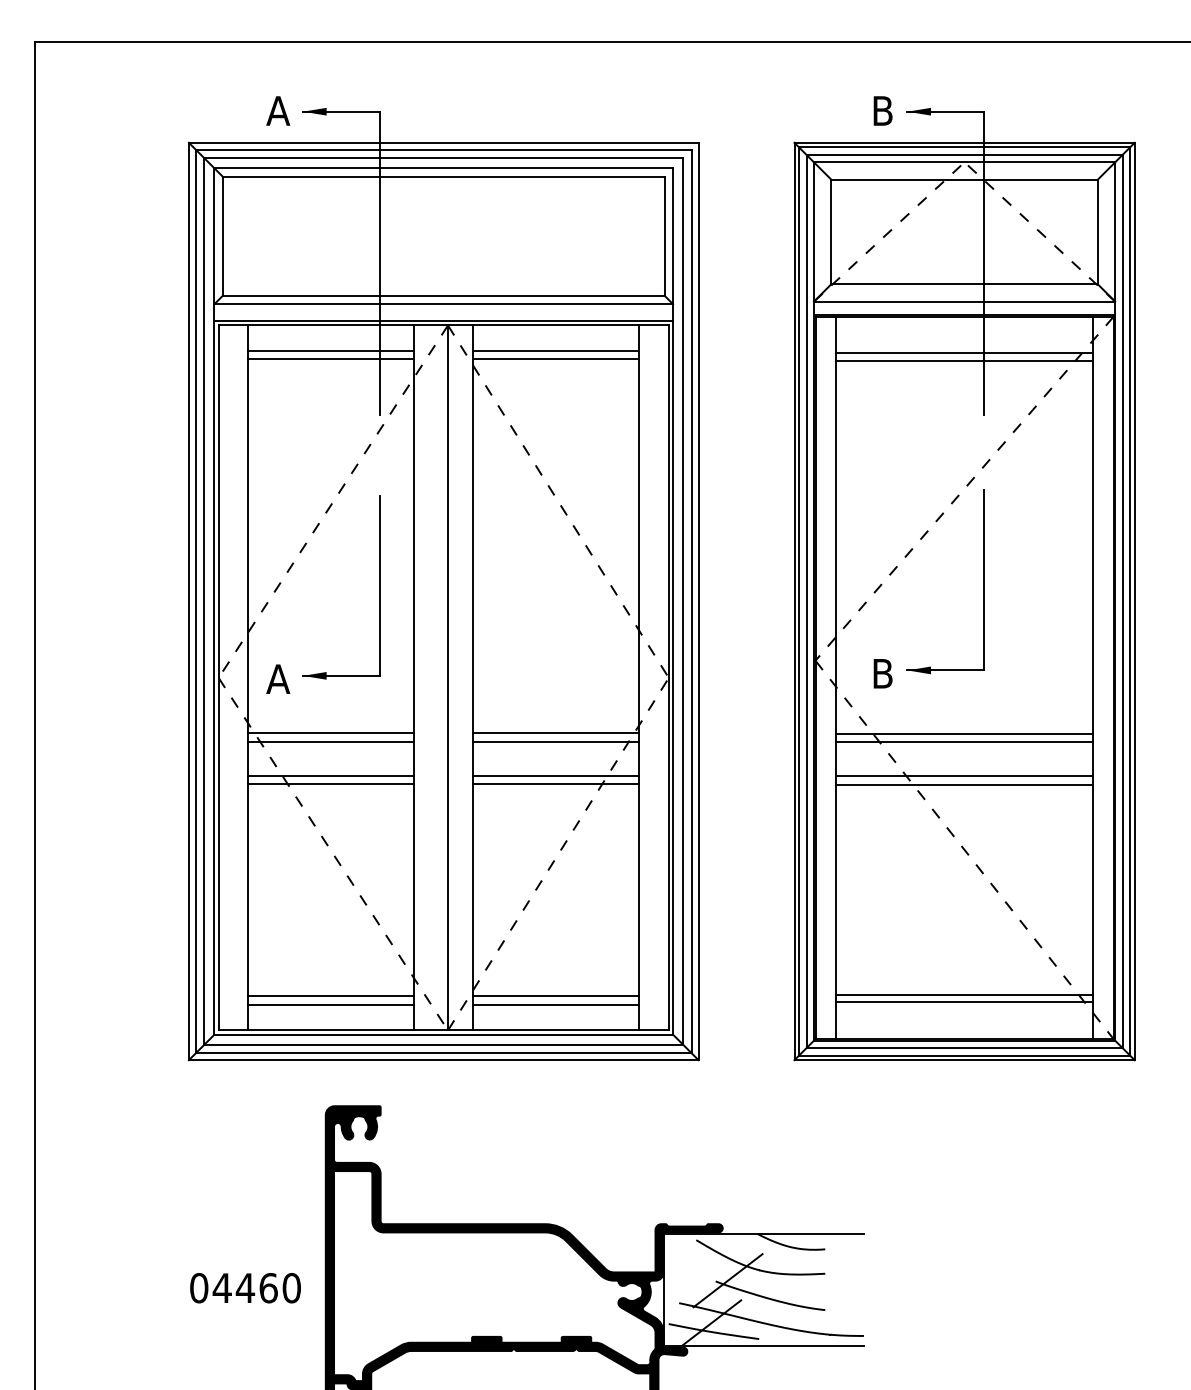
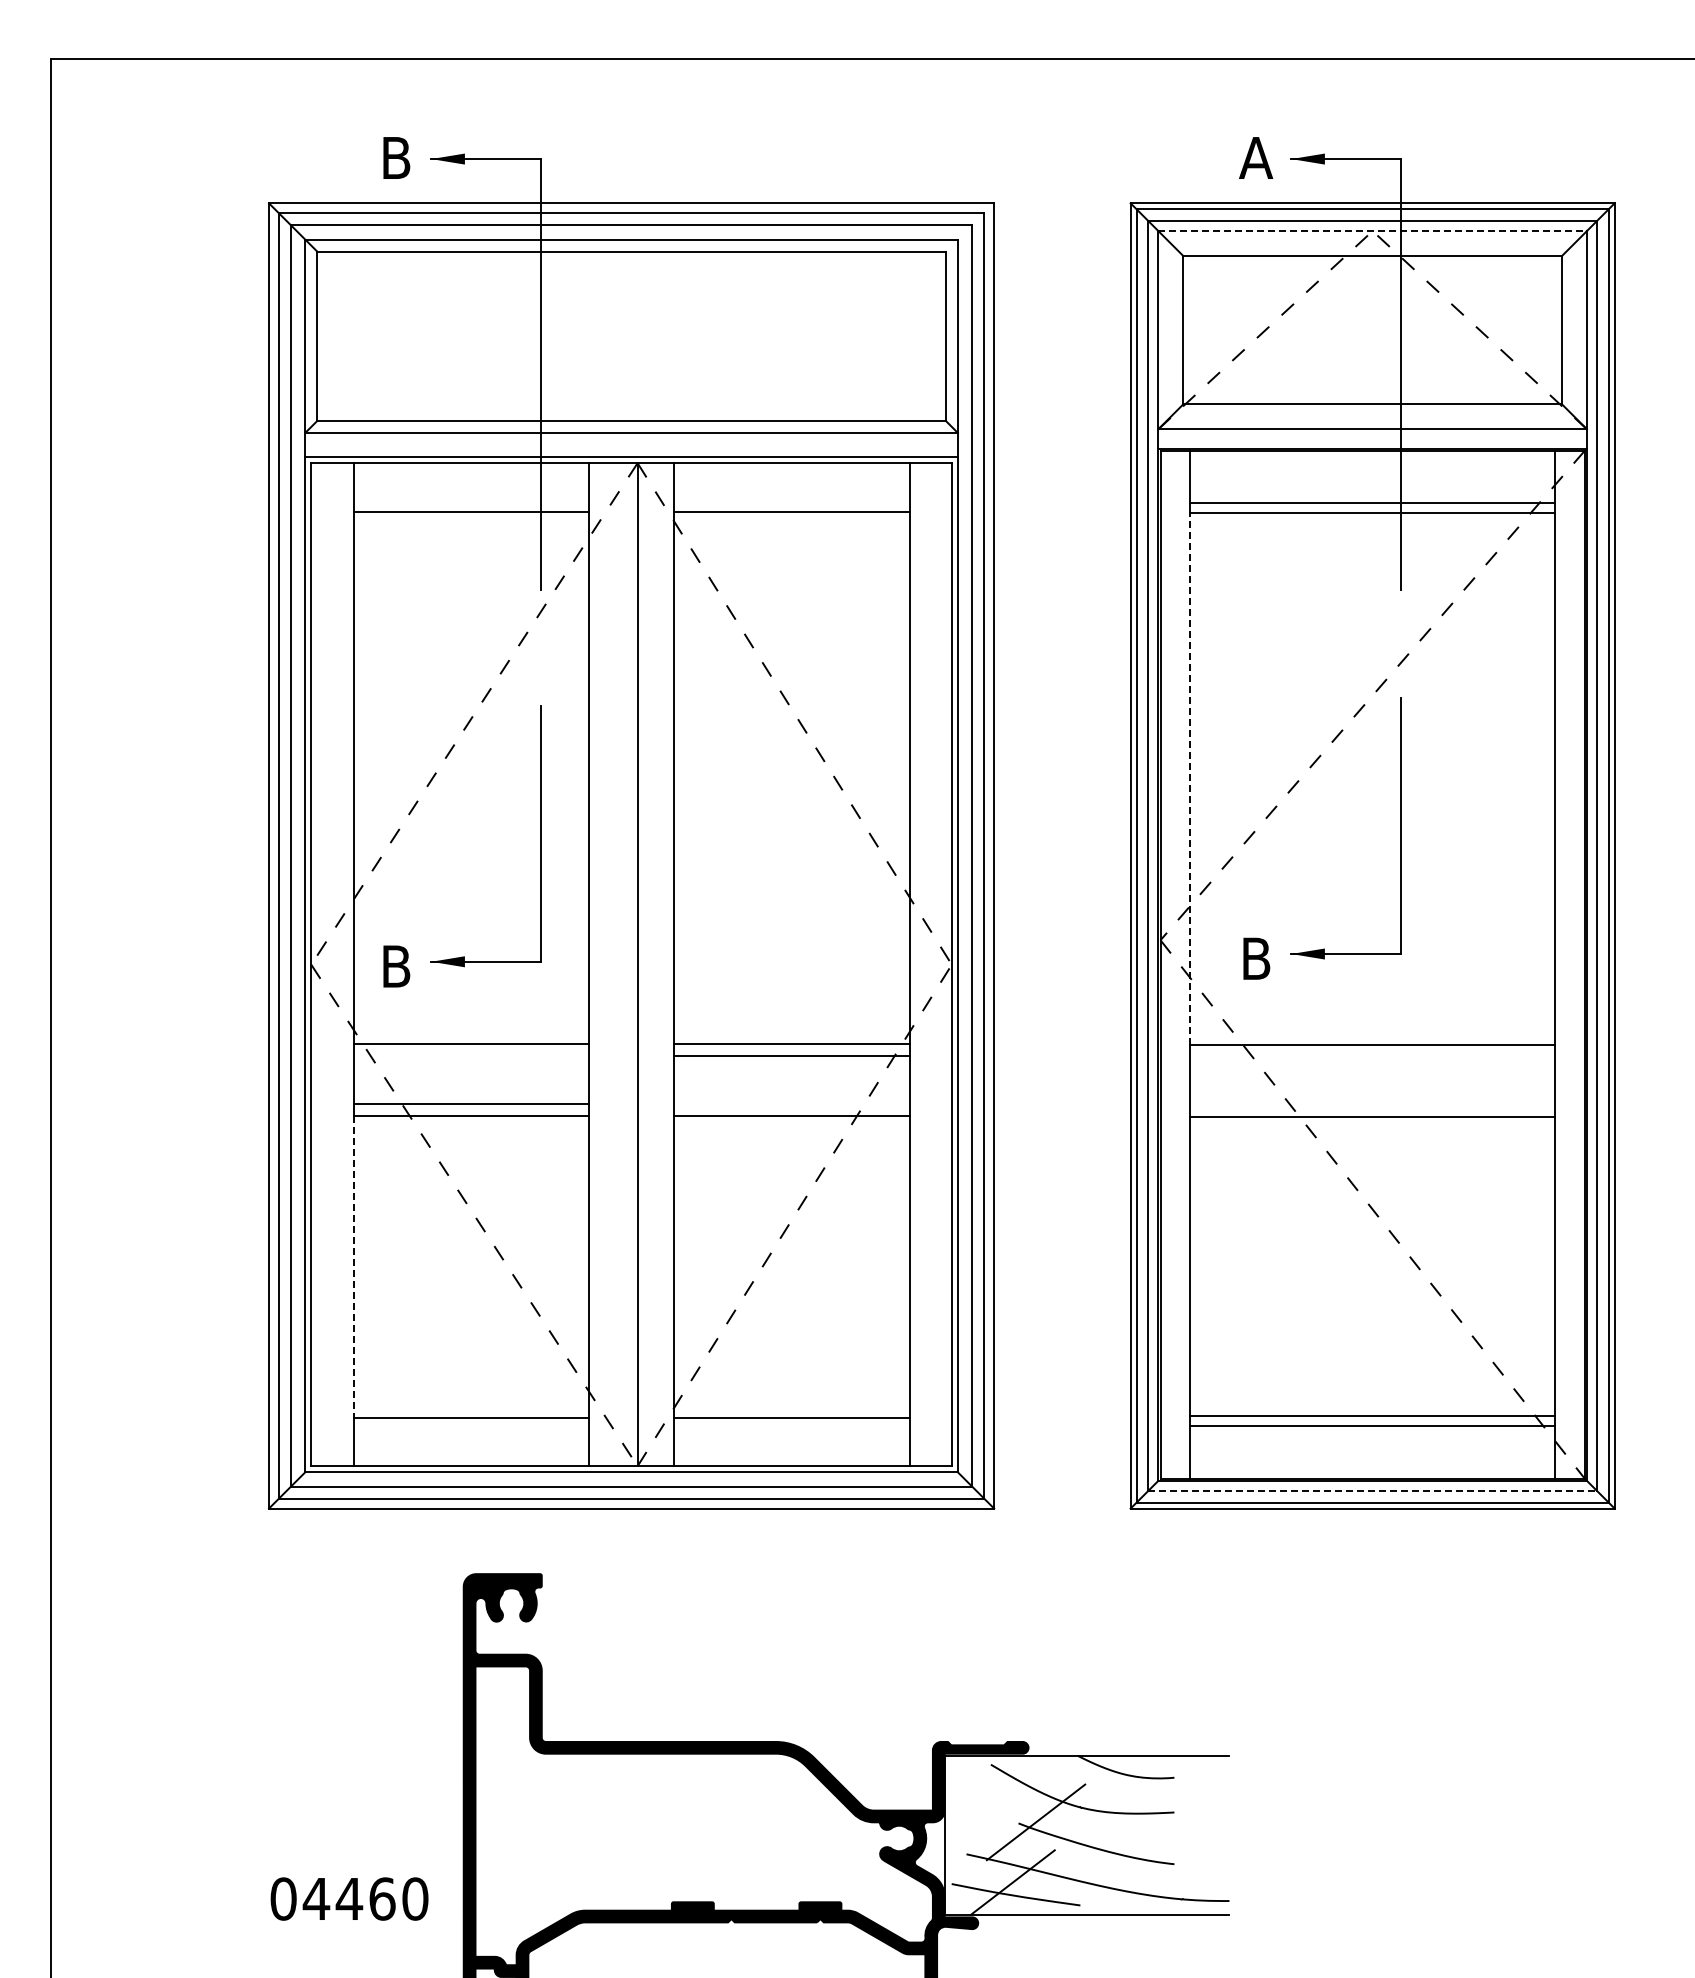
text: (278, 110) -> (396, 157), A -> B
text: (882, 110) -> (1256, 157), B -> A
line: (965, 162) -> (1373, 231), solid -> dashed
line: (331, 350) -> (471, 499), removed
line: (556, 350) -> (791, 499), removed
line: (836, 547) -> (1190, 779), solid -> dashed
text: (278, 679) -> (396, 966), A -> B
line: (331, 741) -> (471, 1055), removed
line: (964, 742) -> (1372, 1056), removed
line: (964, 775) -> (1372, 1103), removed
line: (556, 776) -> (791, 1104), removed
line: (248, 890) -> (353, 1267), solid -> dashed
line: (331, 1005) -> (471, 1430), removed
line: (556, 1005) -> (791, 1430), removed
line: (964, 1048) -> (1372, 1491), solid -> dashed
text: (245, 1287) -> (349, 1898), moved

